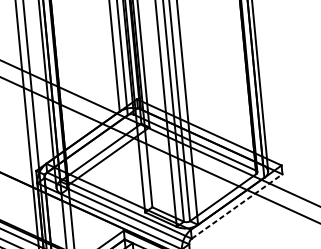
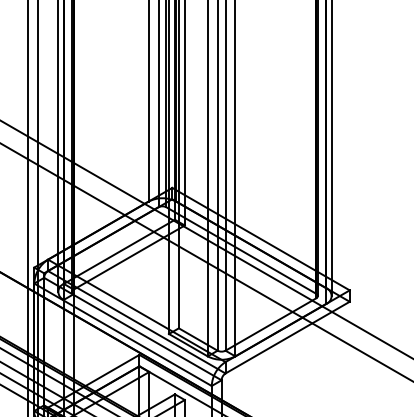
line: (236, 206) -> (287, 337), dashed -> solid

